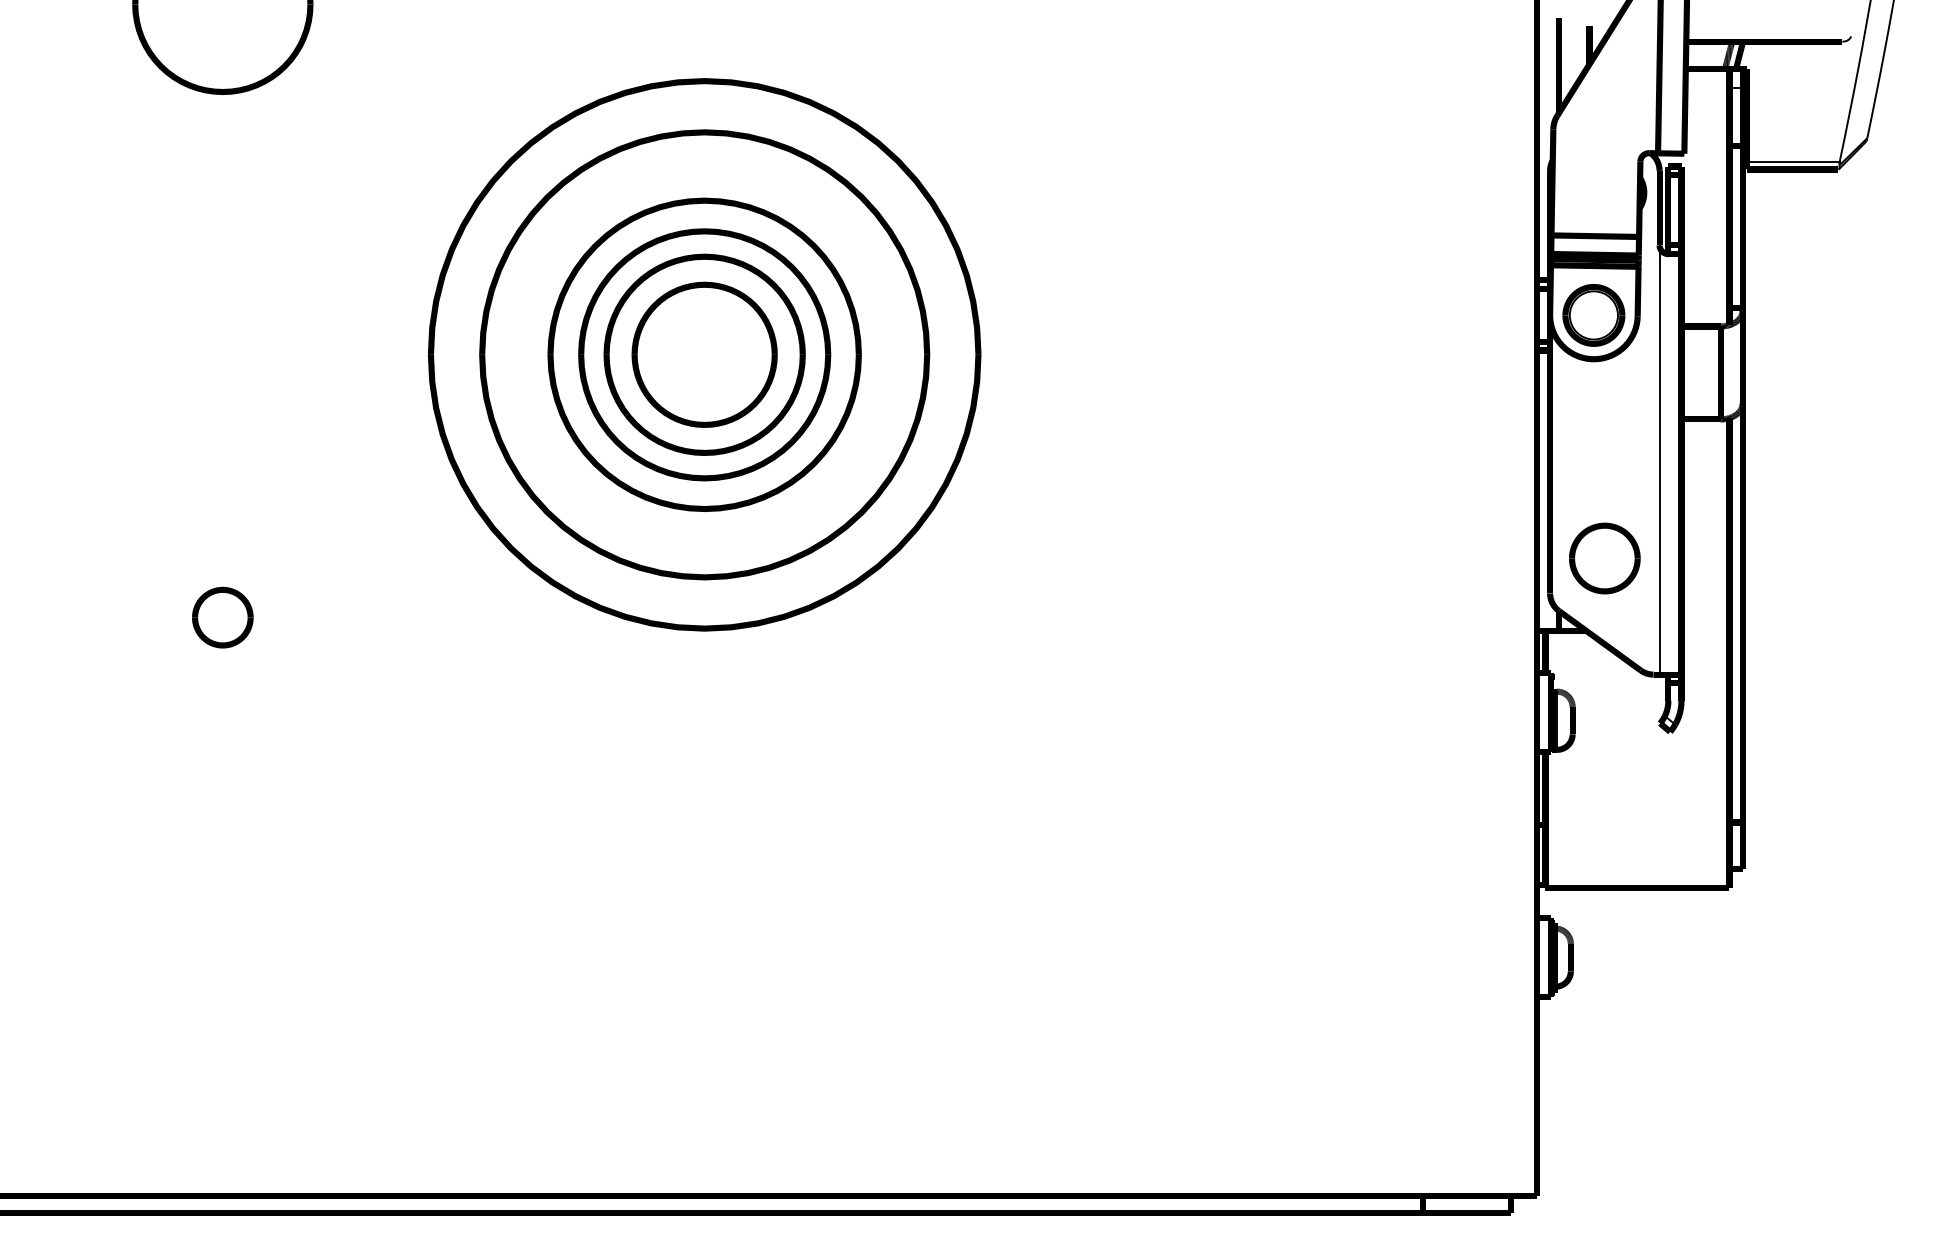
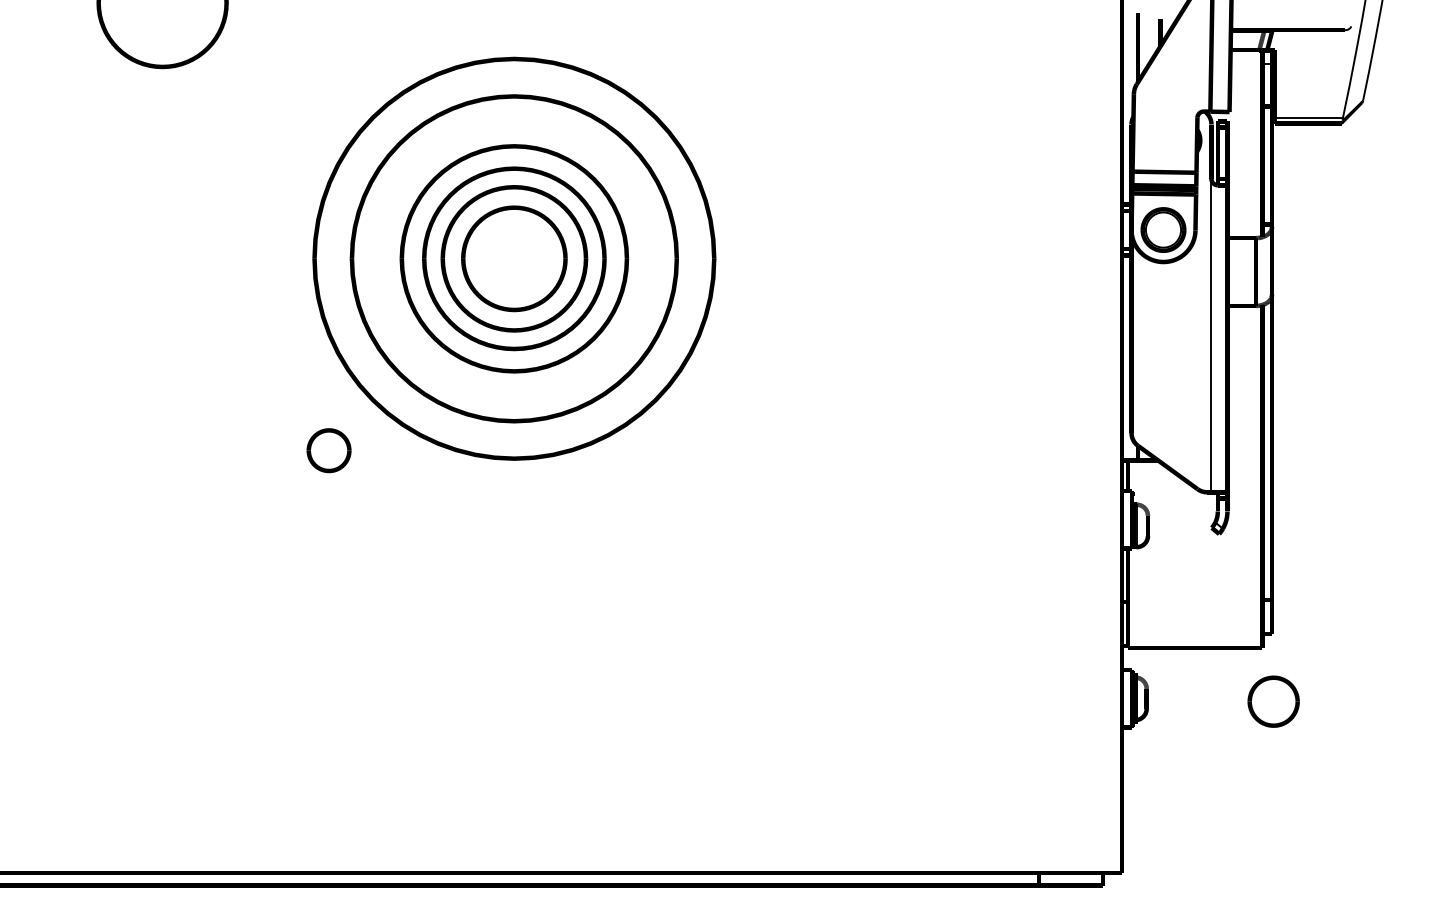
part: (1604, 558) -> (1273, 701), moved
part: (222, 617) -> (328, 450), moved

